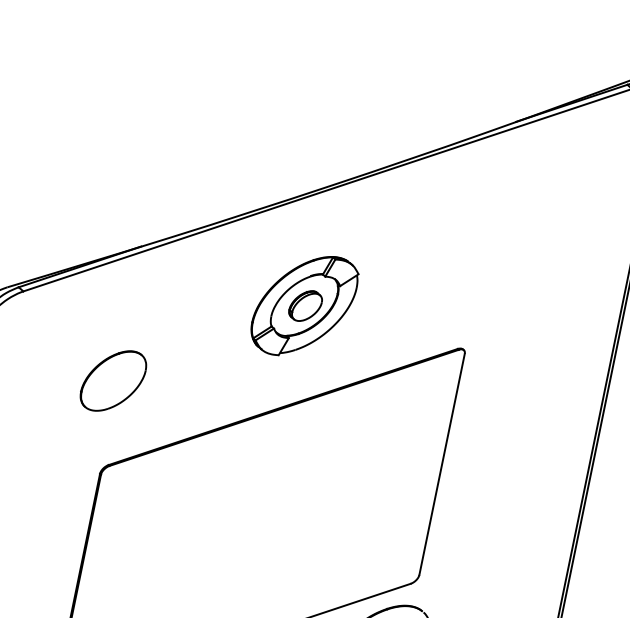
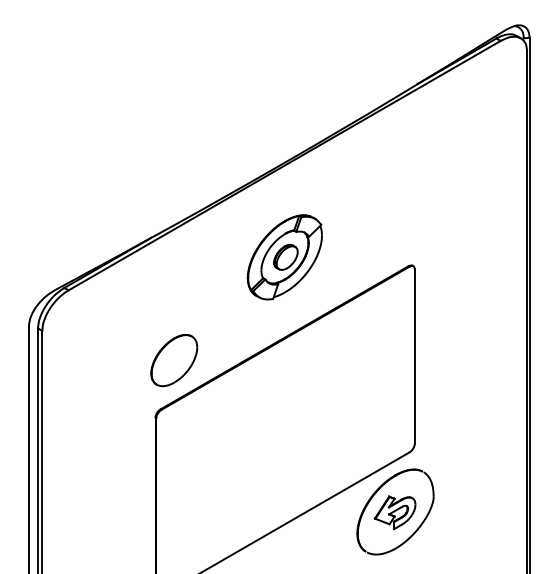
part: (113, 381) -> (174, 360), moved

